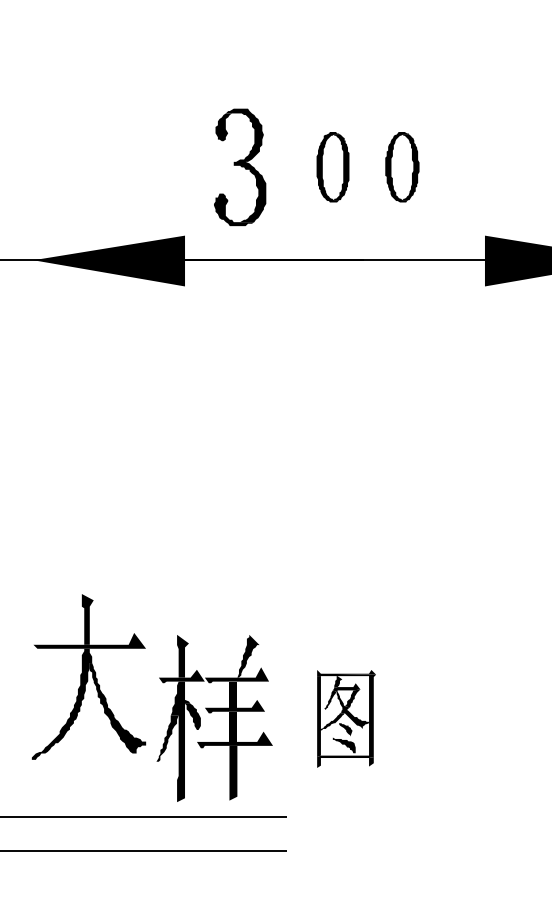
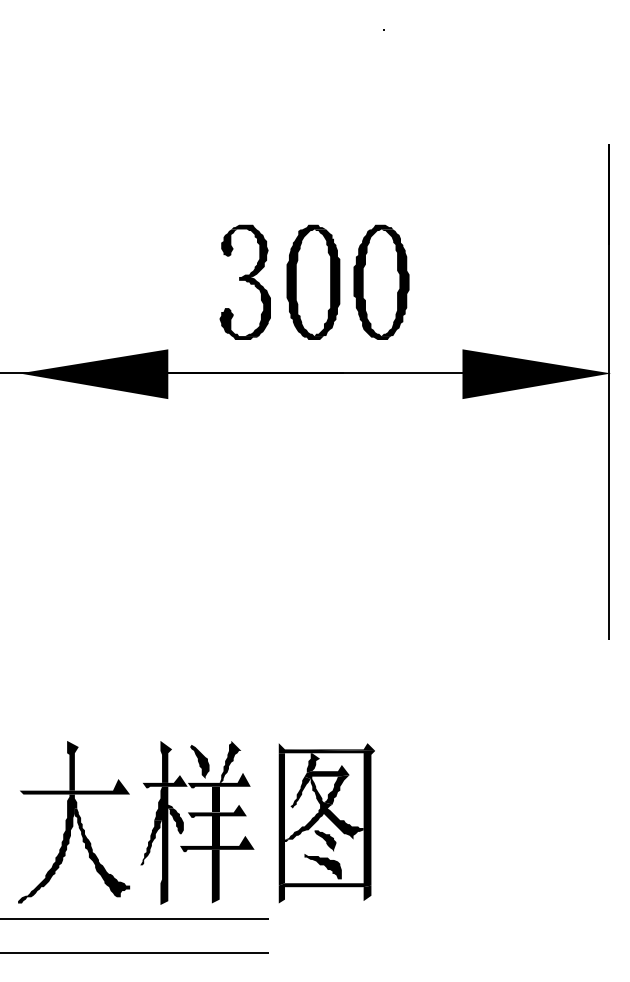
part: (239, 166) -> (244, 281), moved
part: (333, 166) -> (313, 281), size x1.67
part: (402, 166) -> (381, 281), size x1.67
fill: (216, 655) -> (199, 761), added
part: (89, 677) -> (74, 822), moved
part: (346, 719) -> (326, 823), size x1.67

